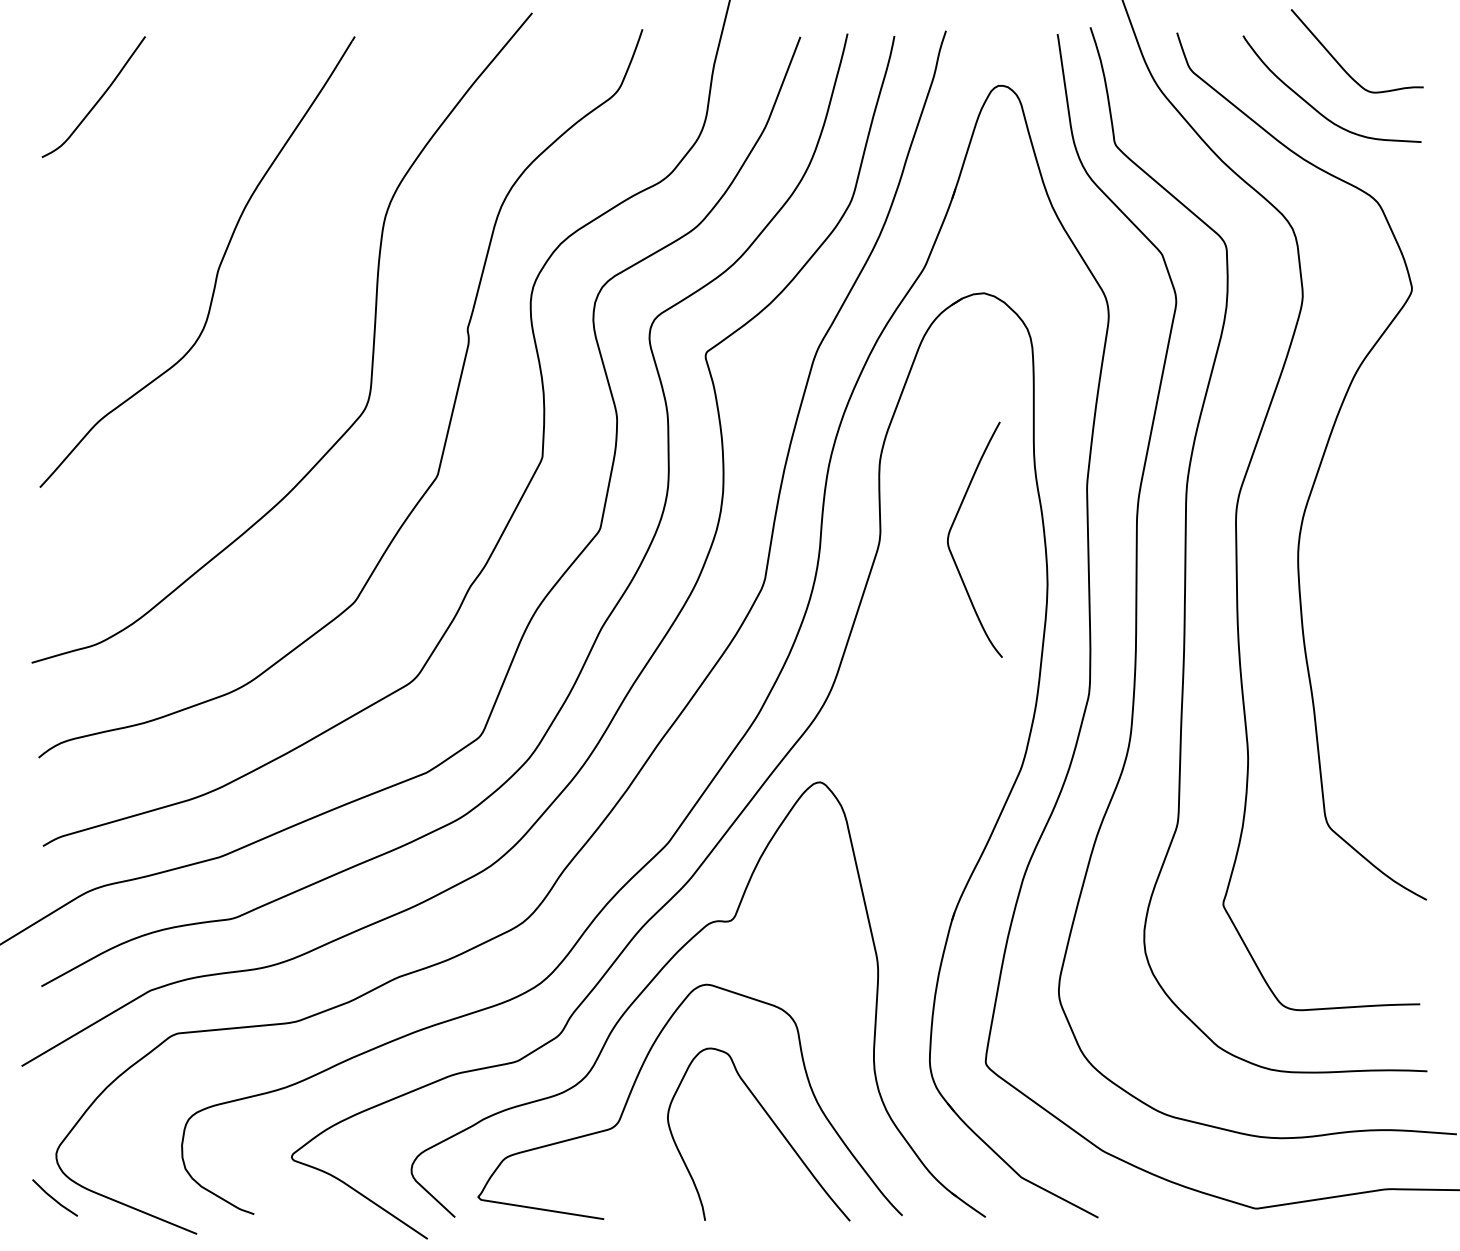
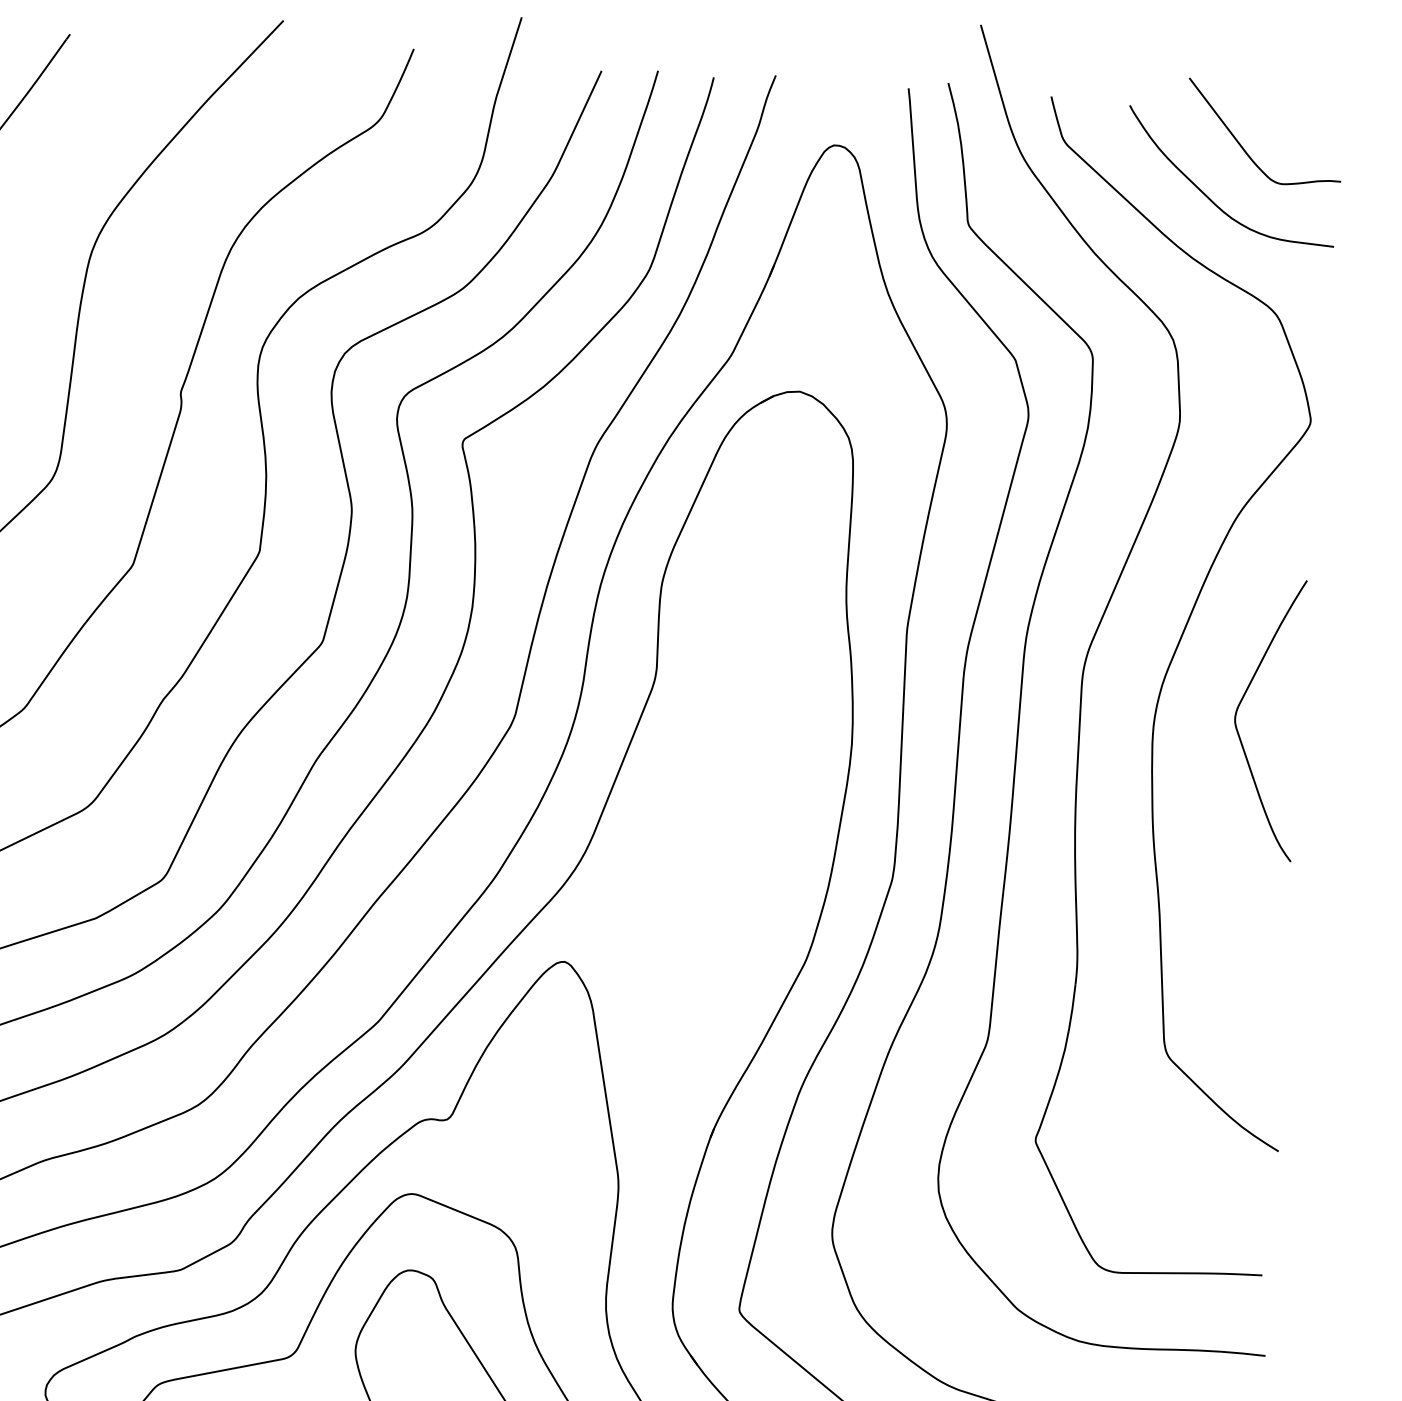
curve: (950, 532) -> (1239, 708), moved

